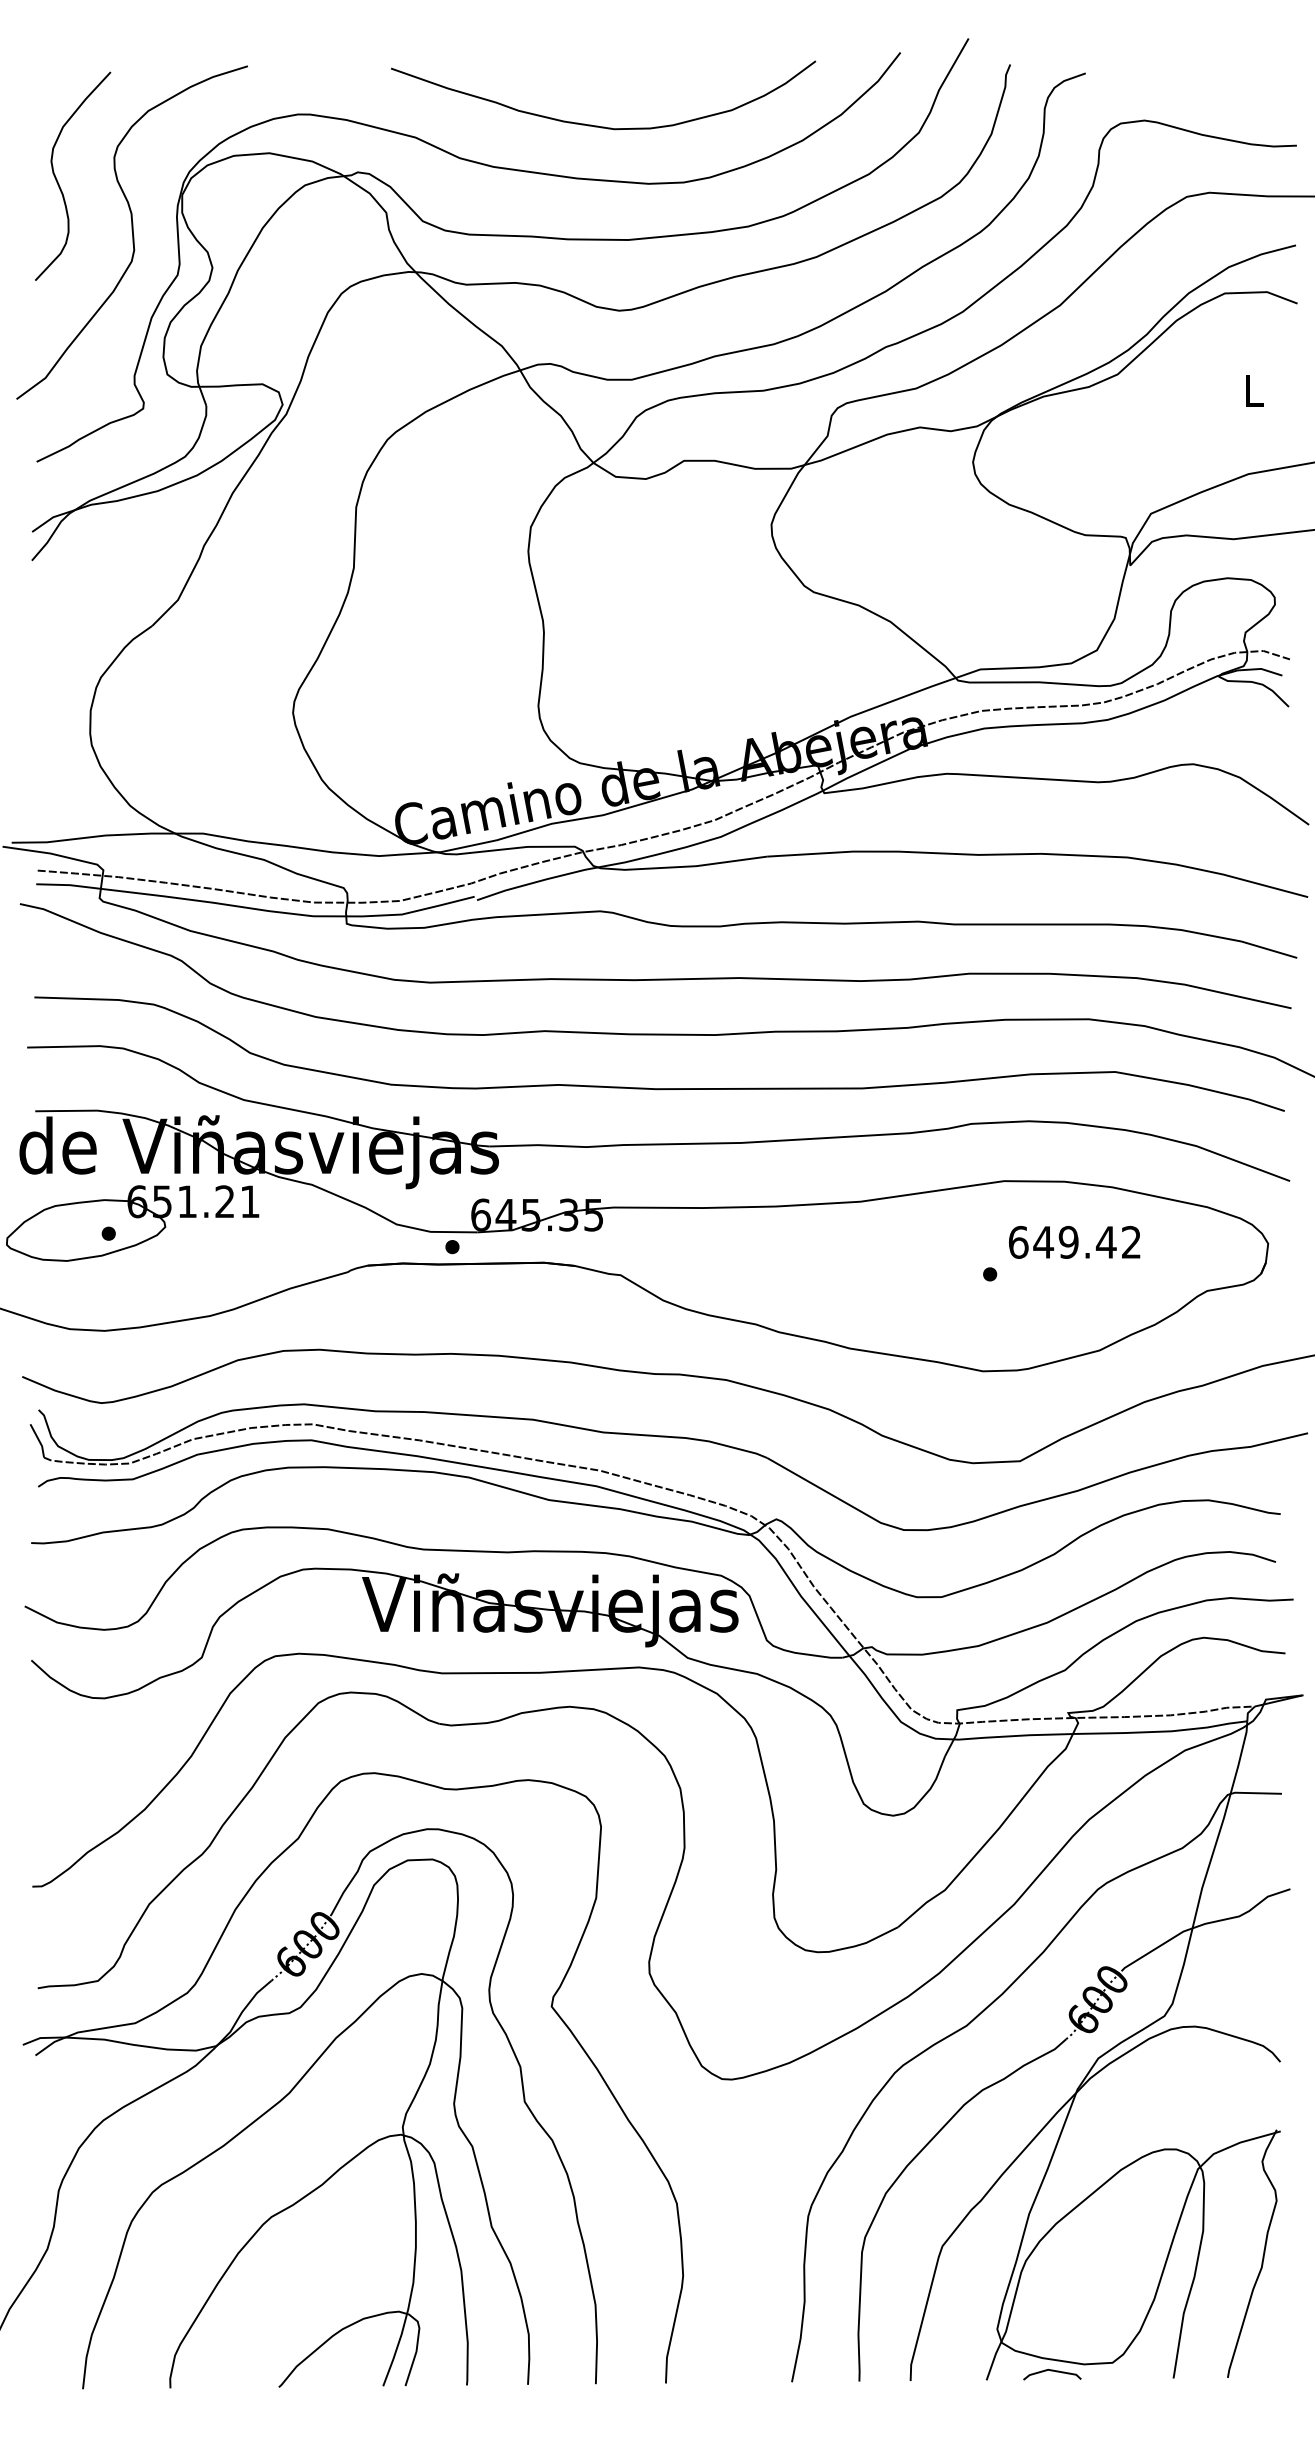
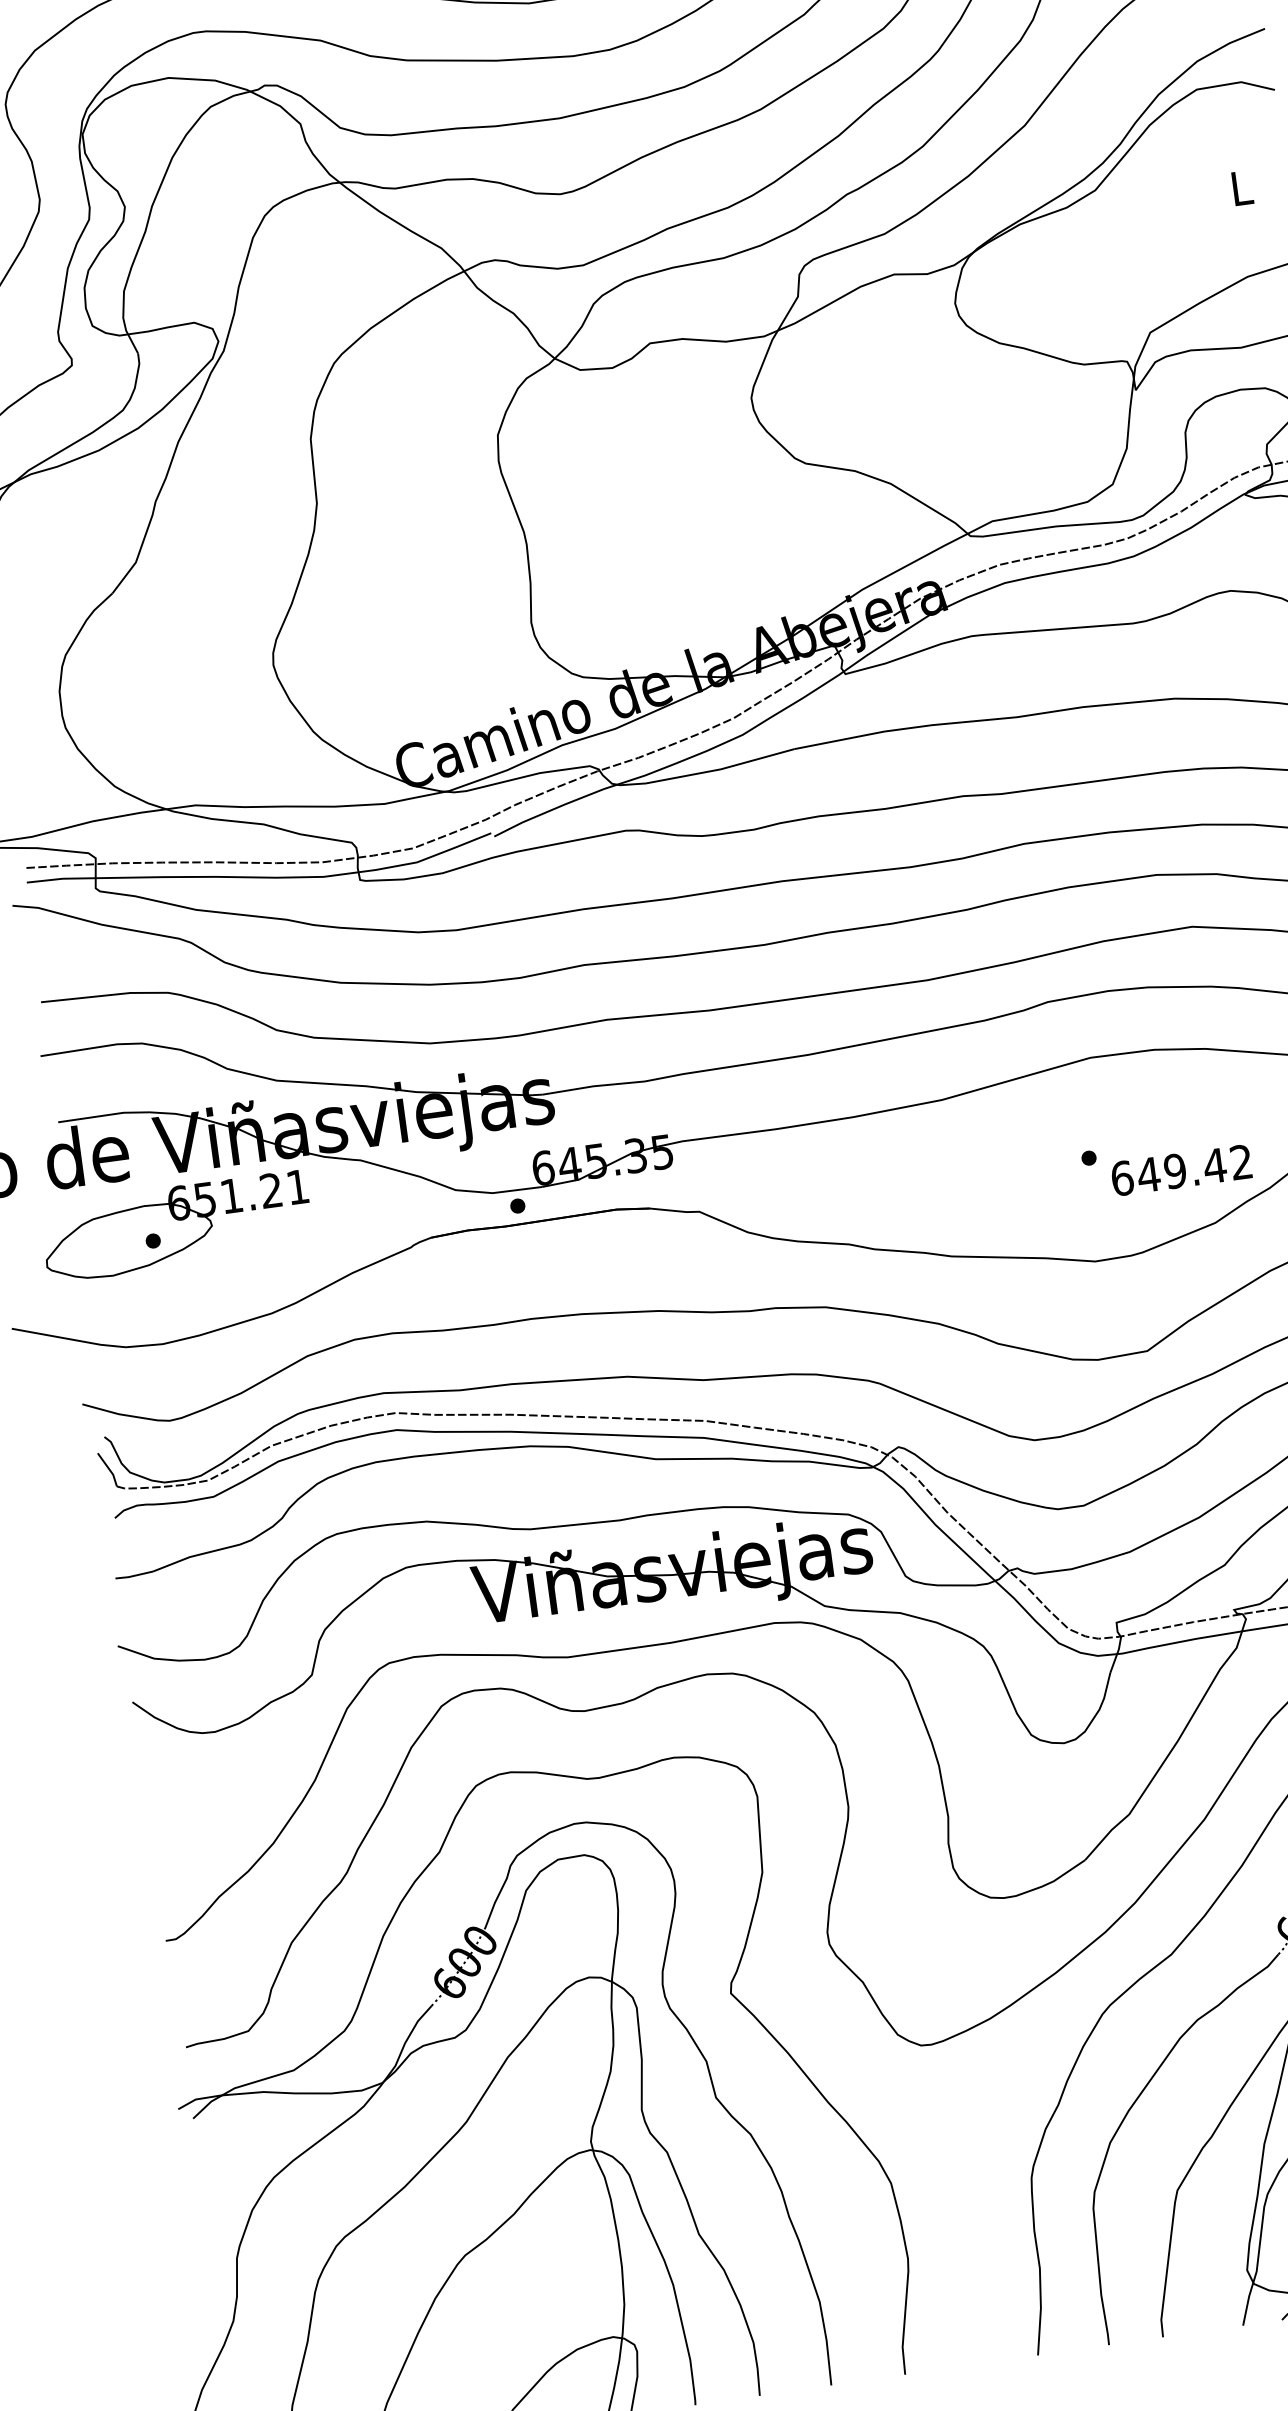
text: (1074, 1242) -> (1181, 1170), moved

